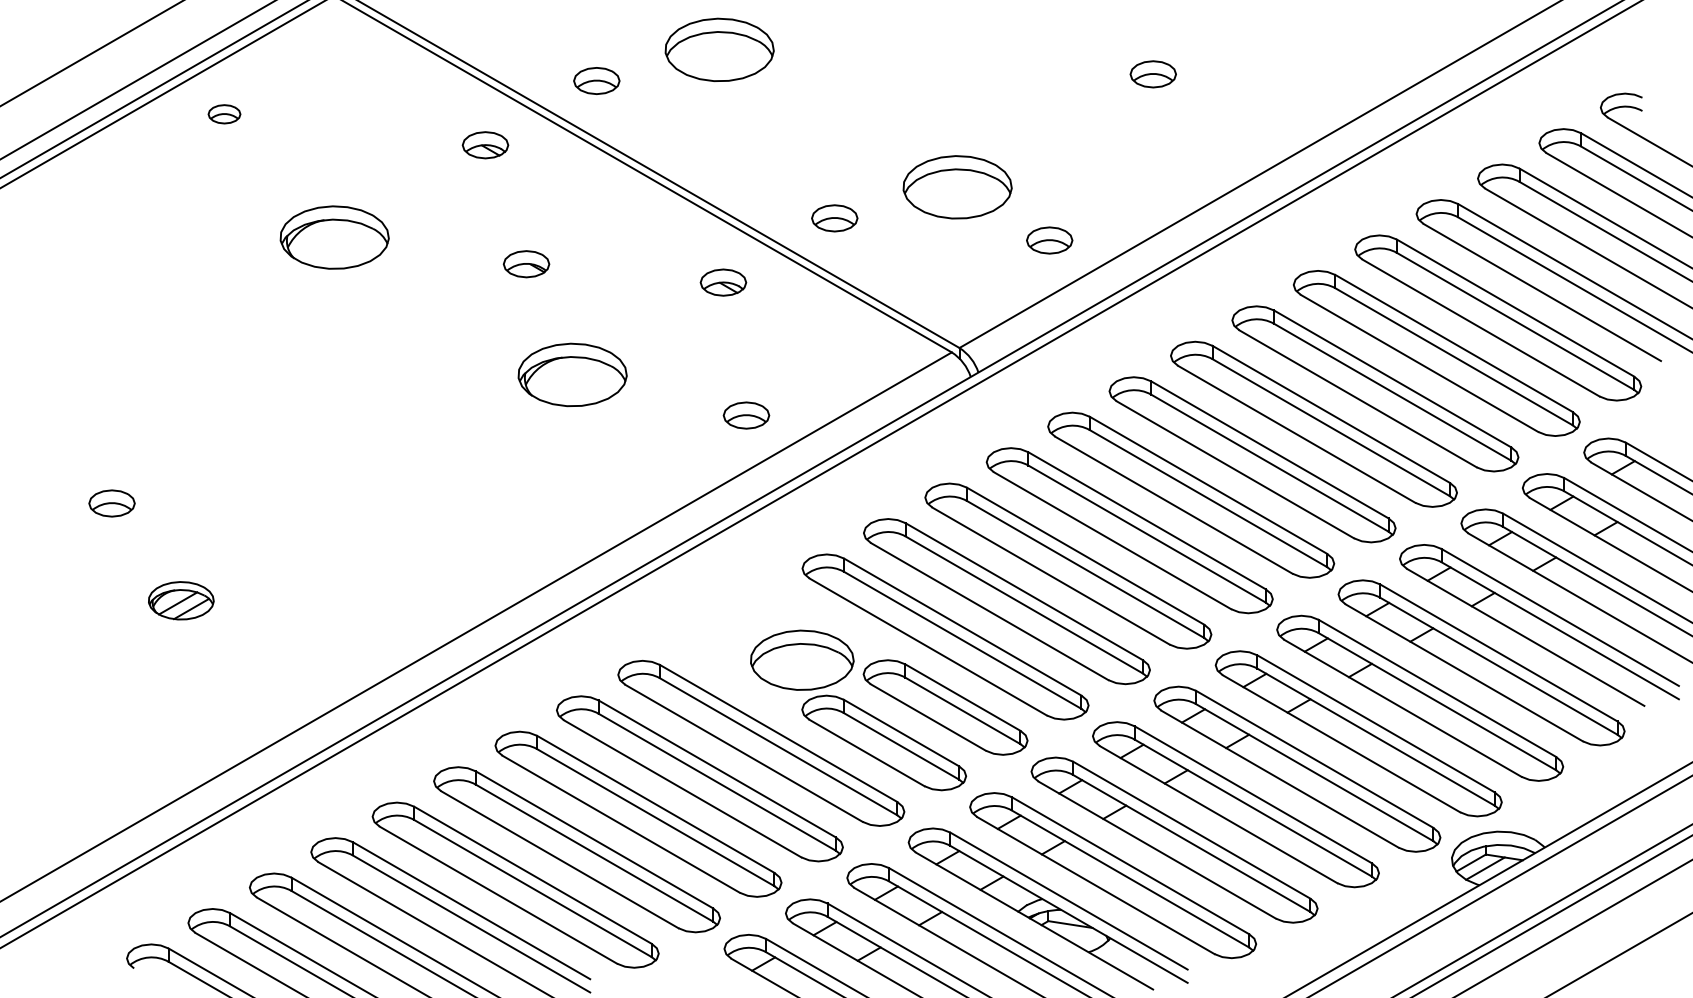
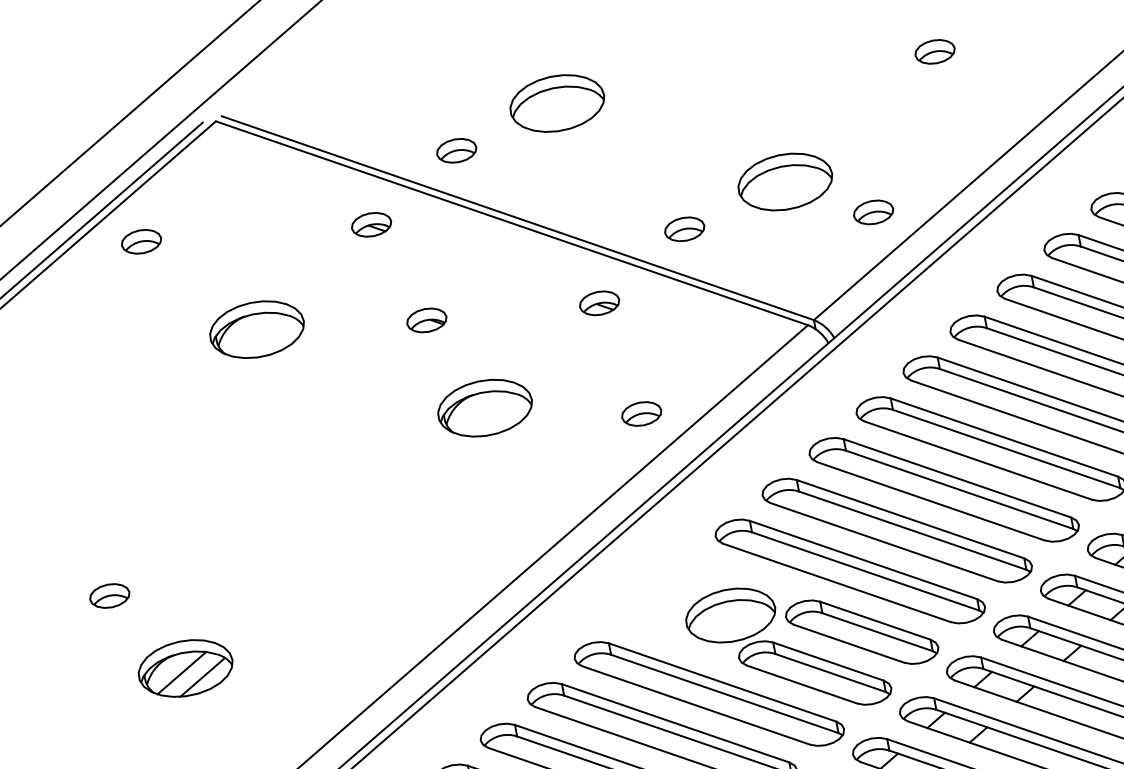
part: (224, 114) -> (141, 242), size x1.43
part: (181, 600) -> (185, 667), size x1.67

